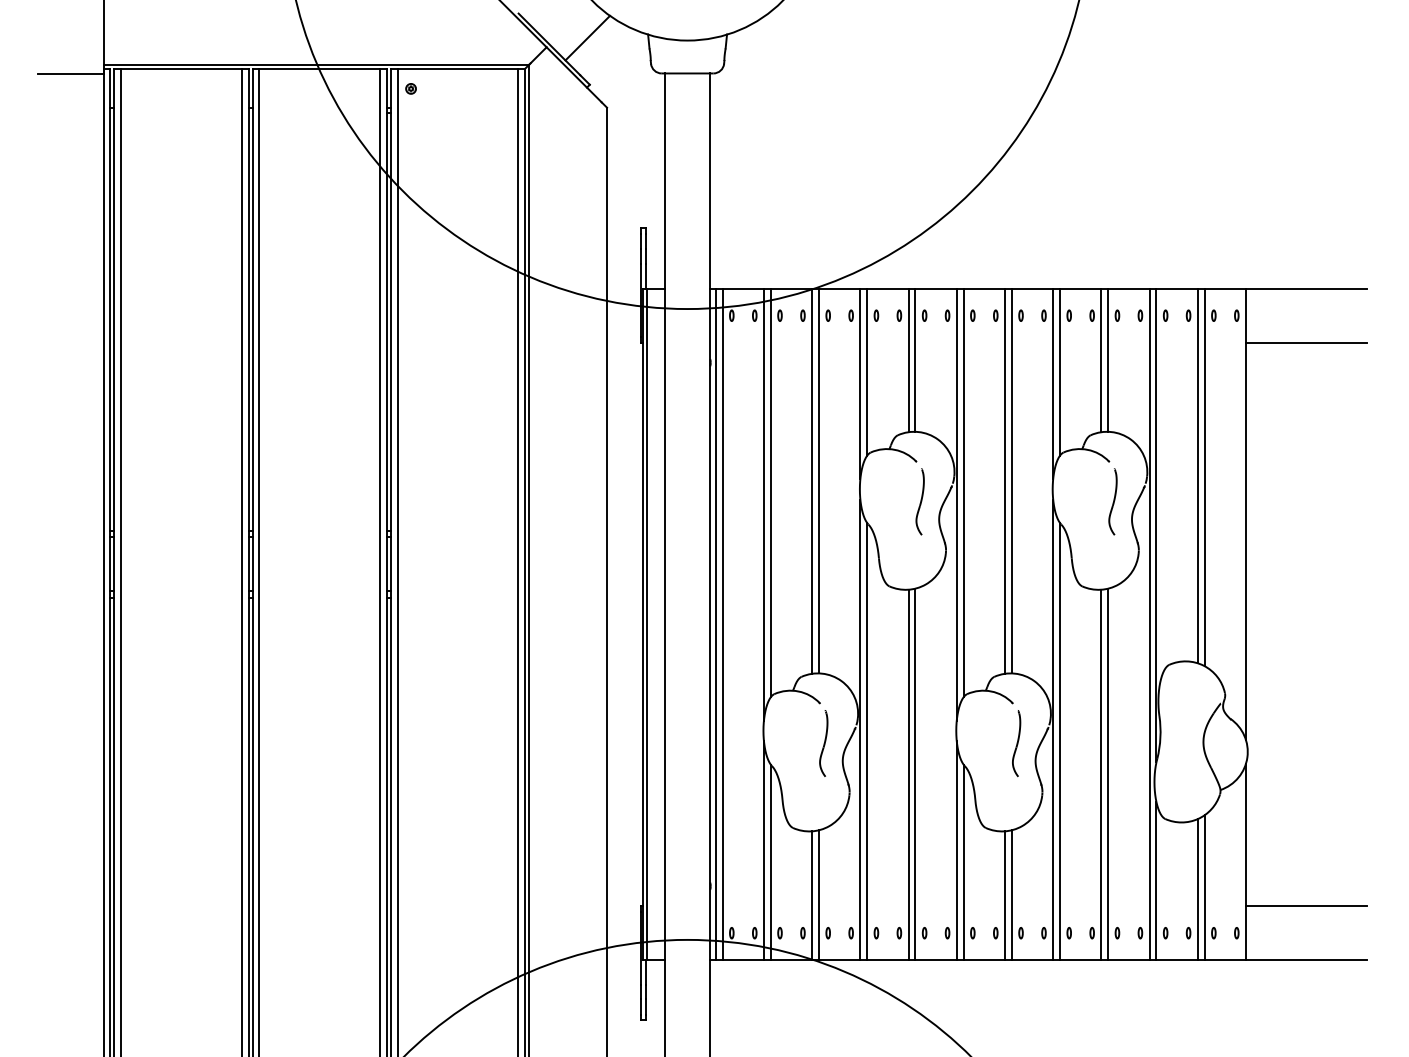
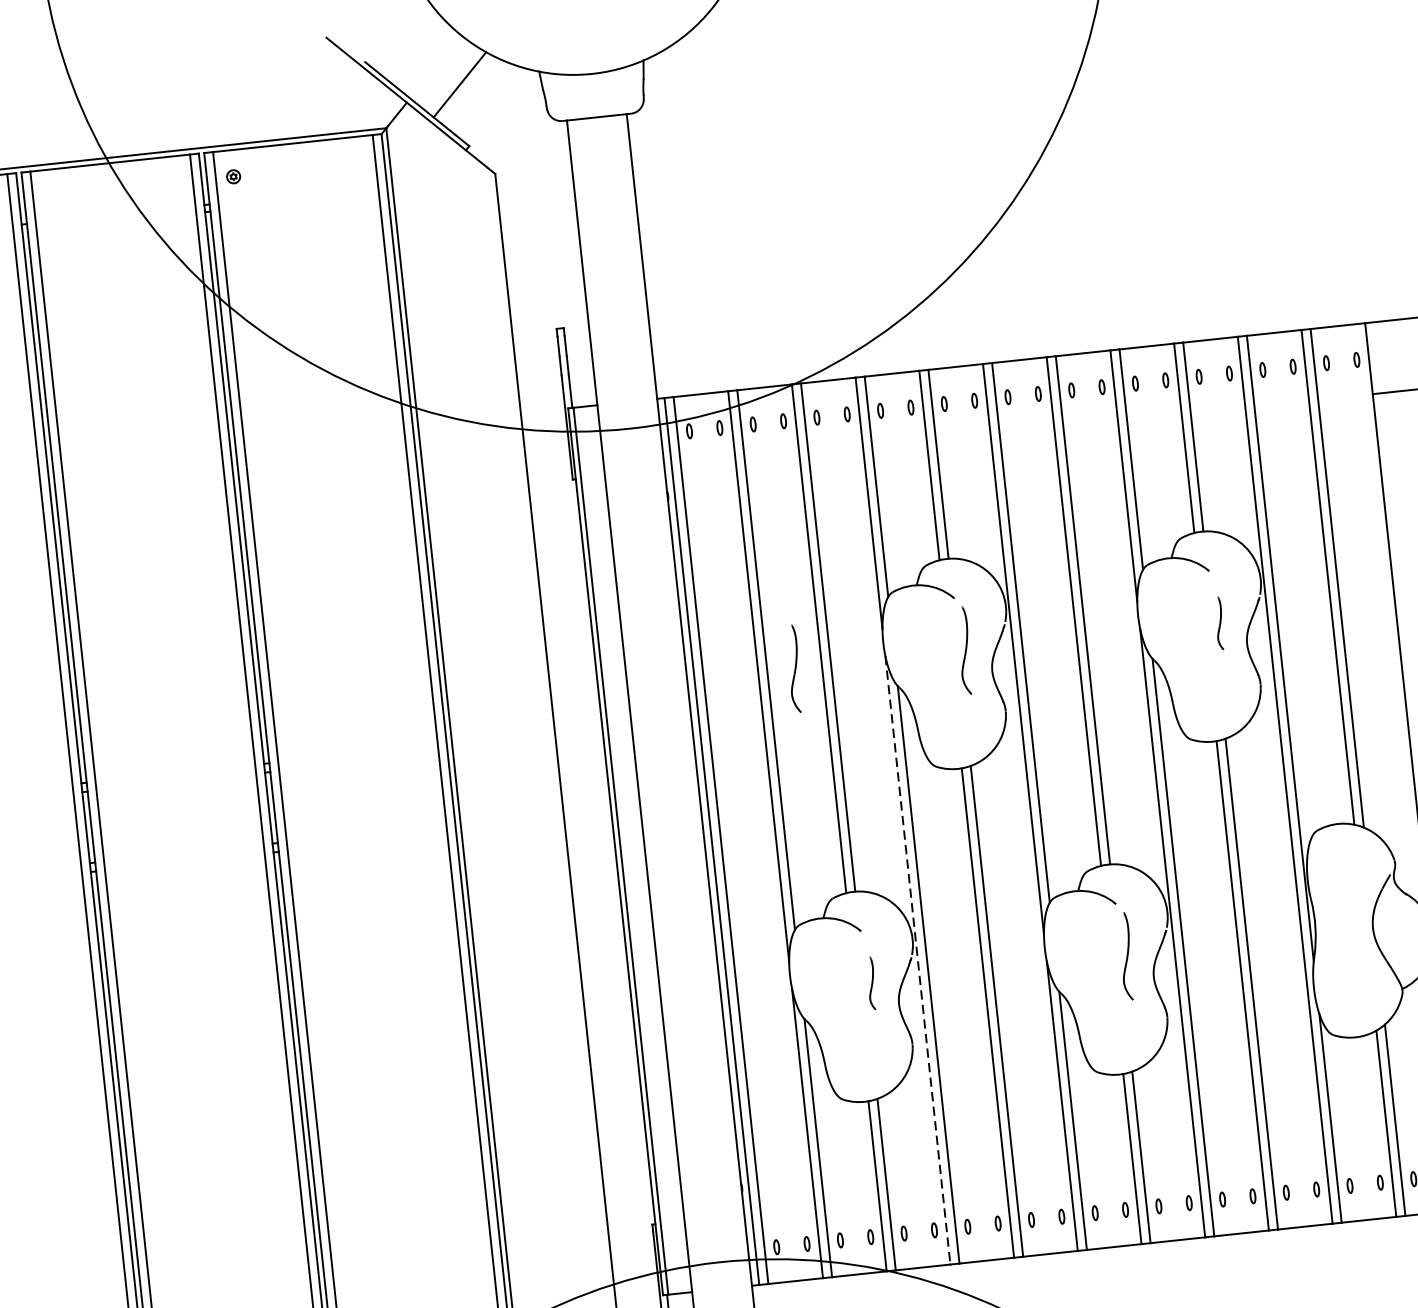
part: (790, 501) -> (793, 668), added
part: (1112, 501) -> (1218, 622), size x0.6
line: (860, 730) -> (918, 961), solid -> dashed
part: (823, 743) -> (871, 983), size x0.6

